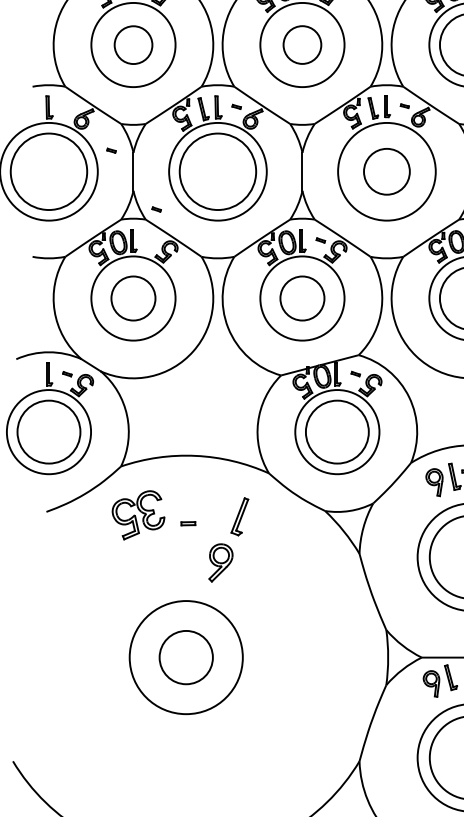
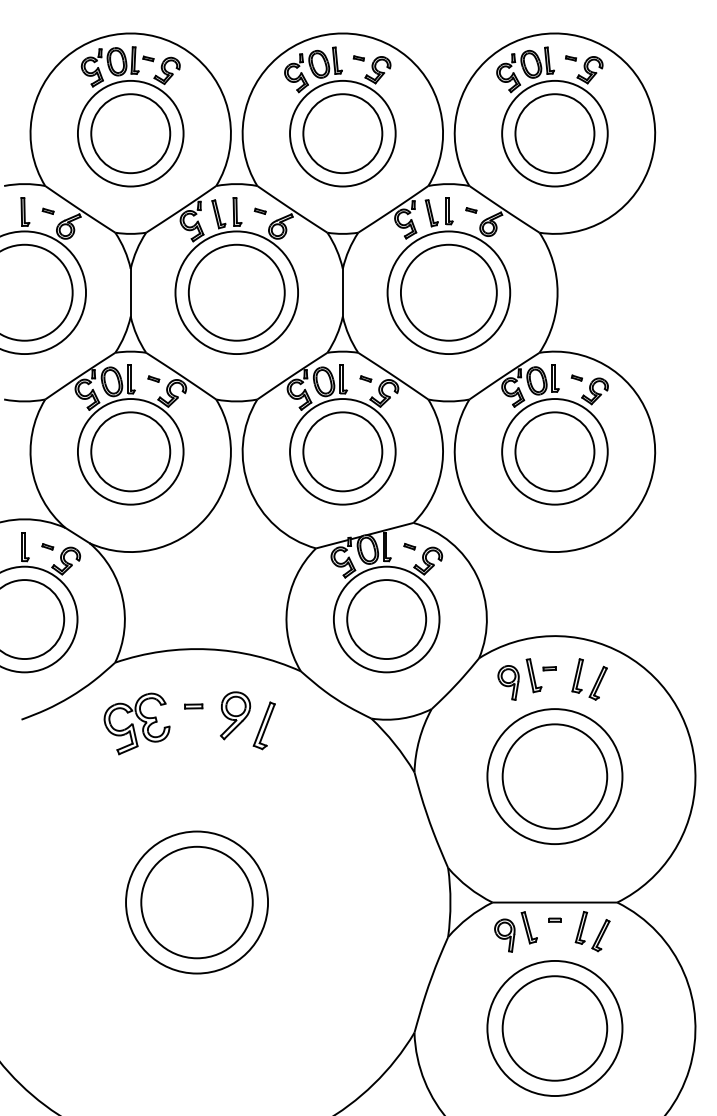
circle: (133, 44) -> (130, 133), size x1.67
circle: (302, 44) -> (342, 133), size x1.67
part: (110, 150) -> (47, 210), moved
circle: (386, 171) -> (448, 292), size x1.67
part: (156, 209) -> (153, 378), moved
circle: (133, 298) -> (130, 451), size x1.43
circle: (302, 298) -> (342, 451), size x1.43
part: (188, 523) -> (193, 706), moved
part: (220, 562) -> (235, 715), moved
circle: (185, 657) -> (196, 902), size x1.67

